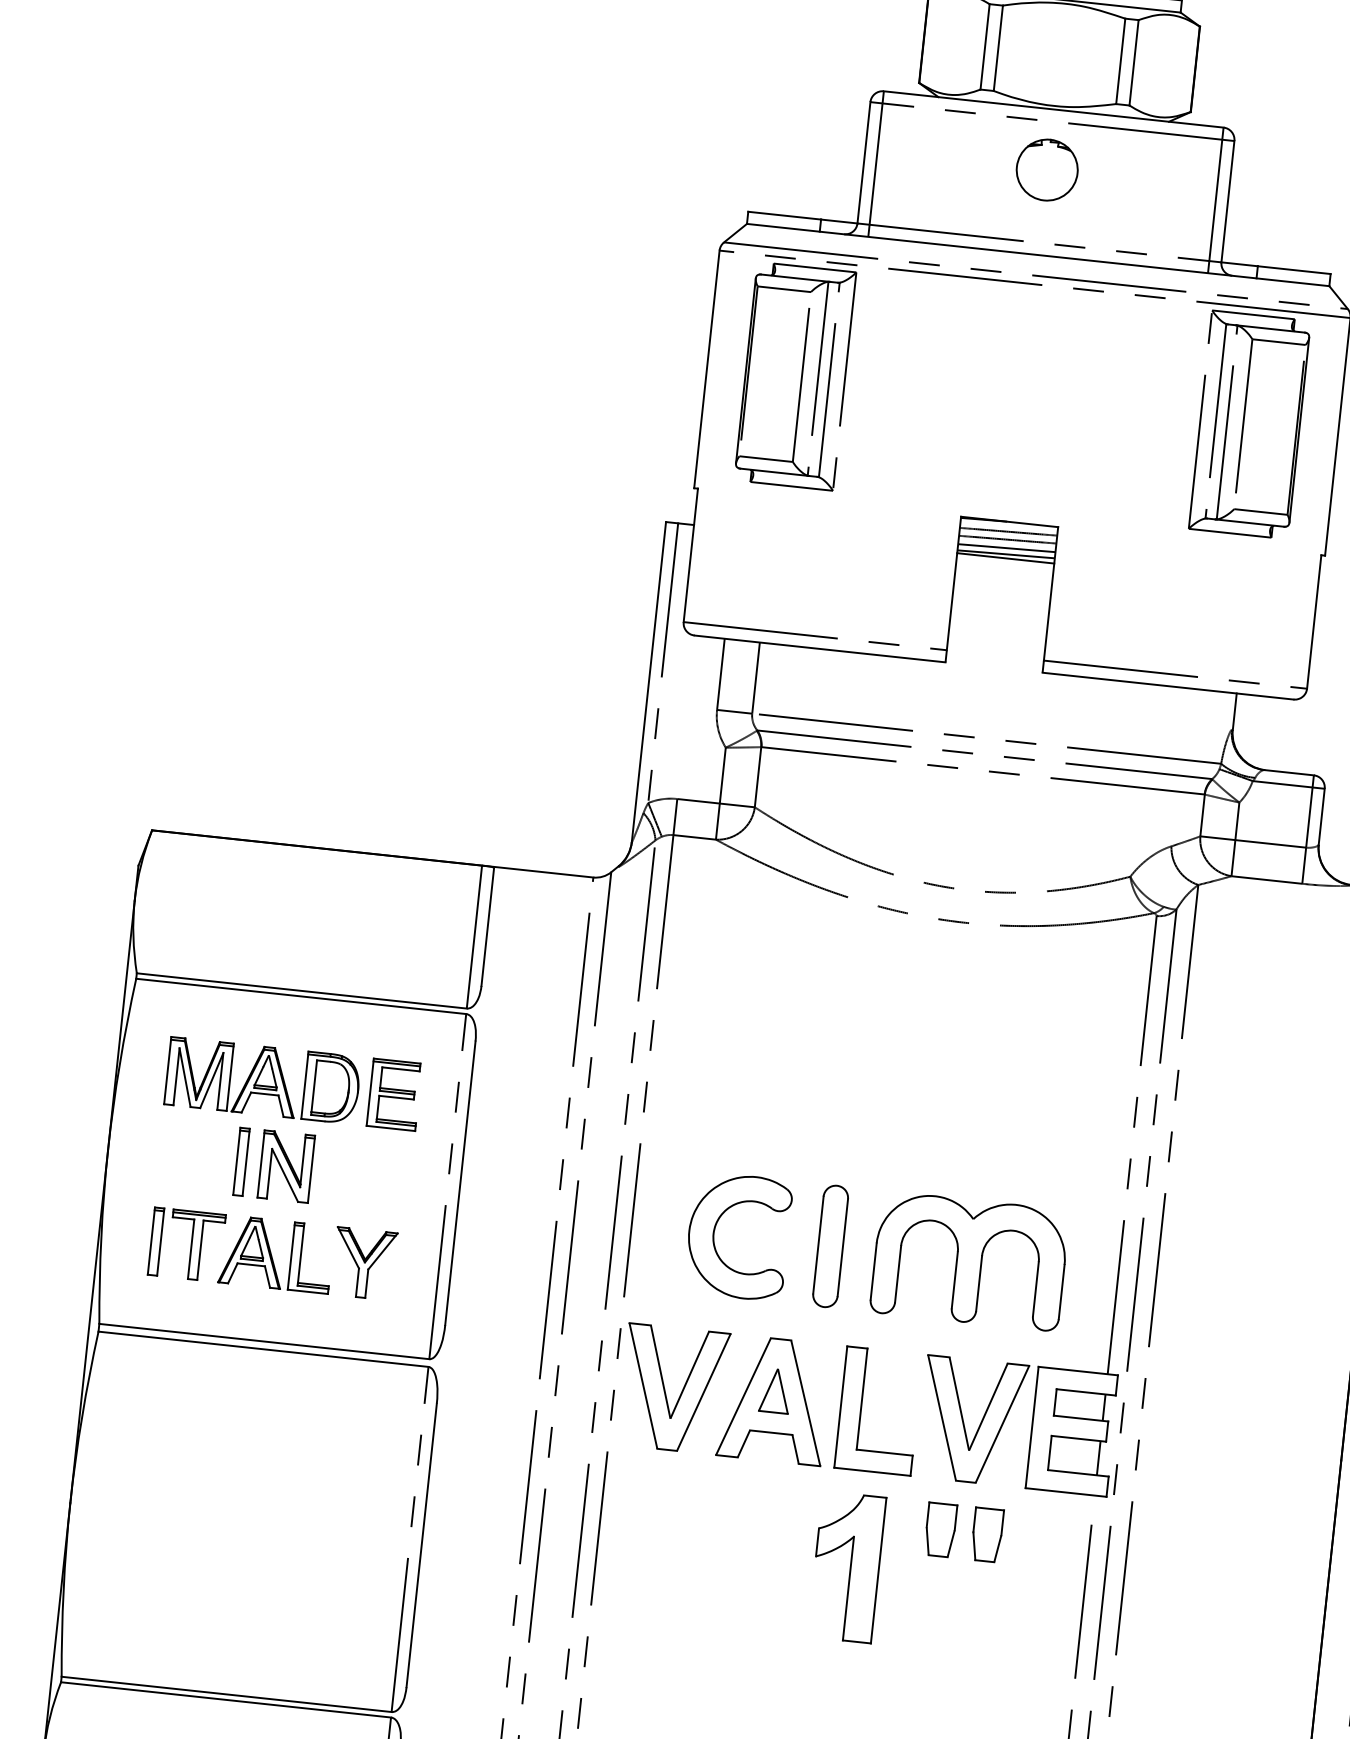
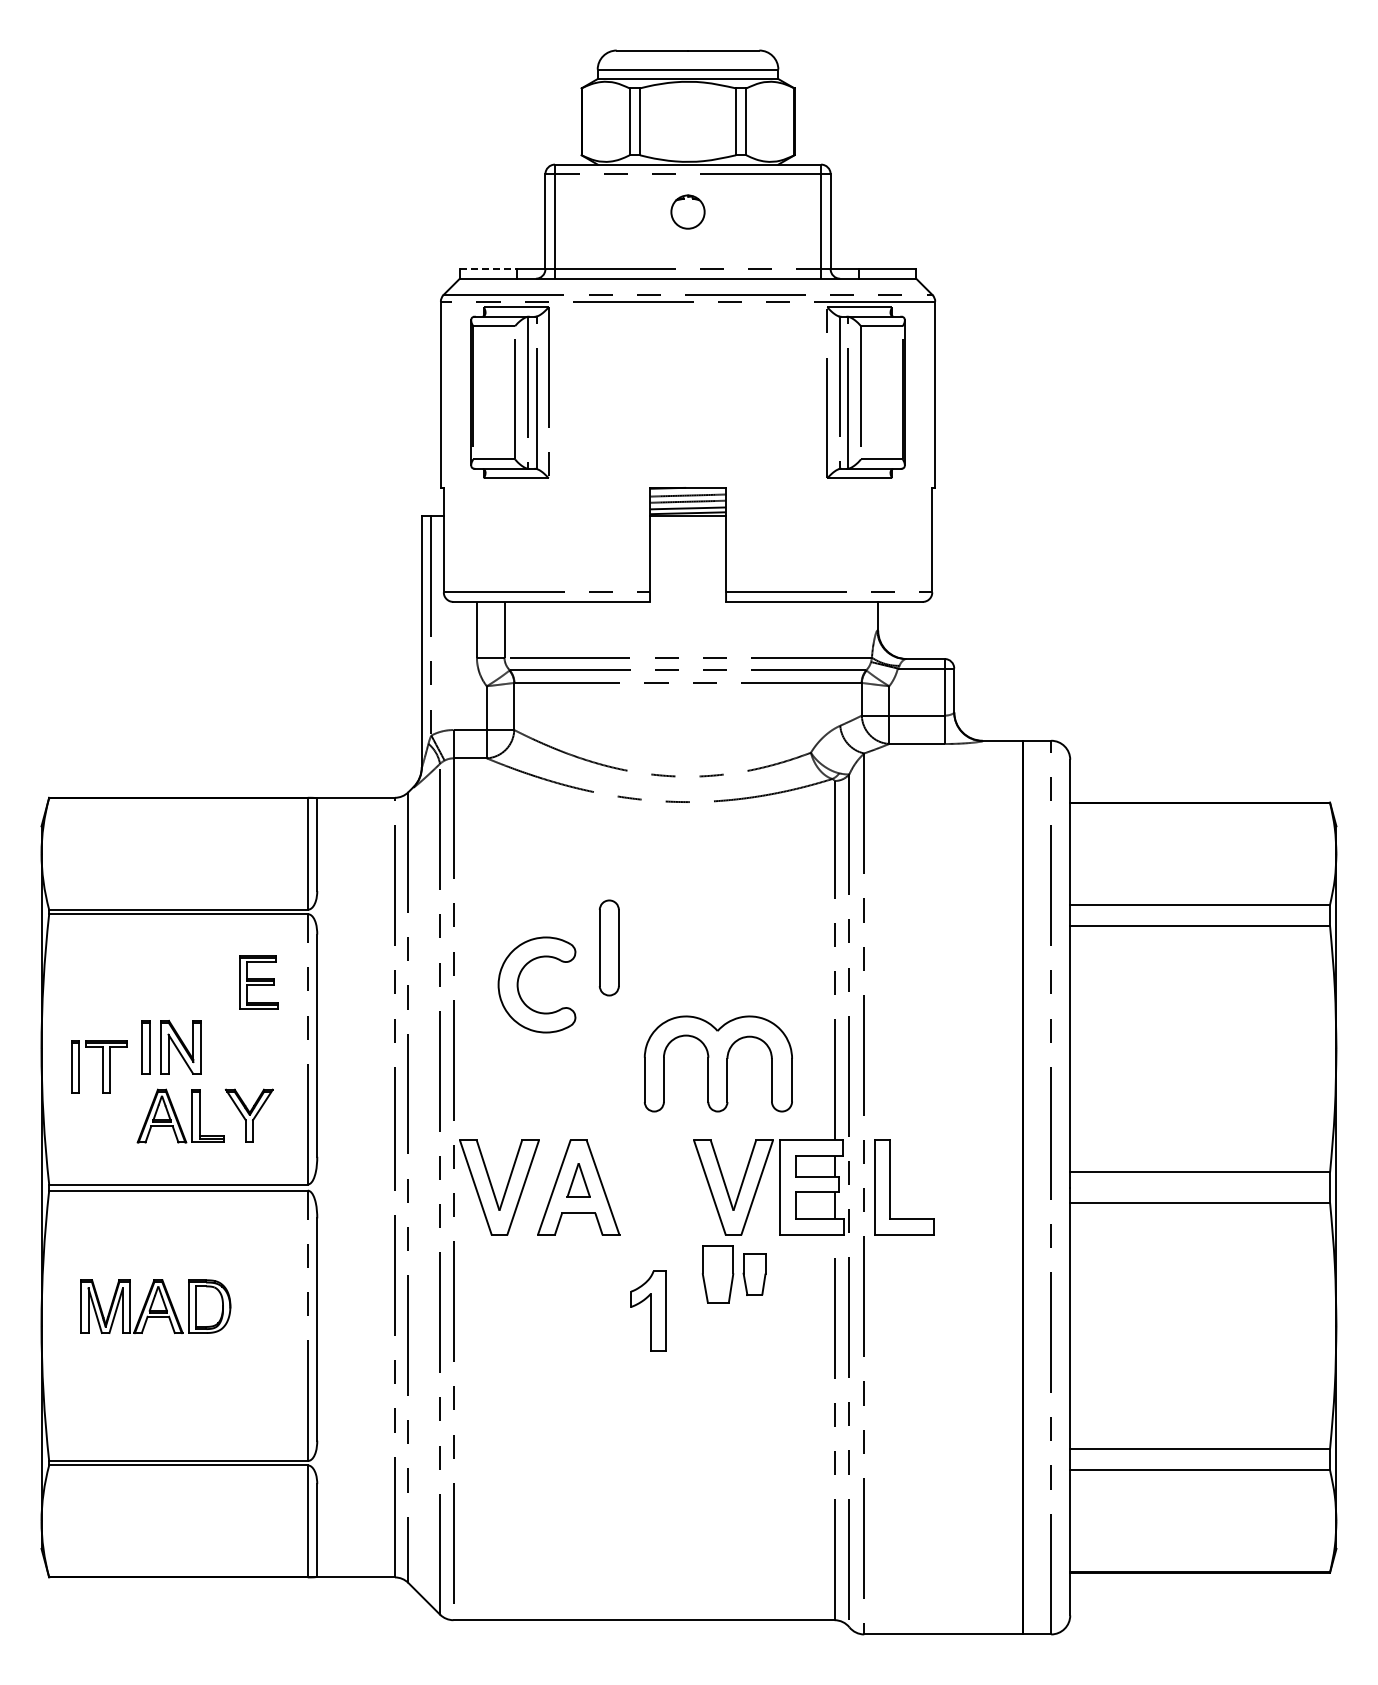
part: (1046, 169) -> (687, 211), size x0.7
line: (784, 216) -> (488, 269), solid -> dashed
part: (262, 1080) -> (155, 1306), moved
part: (716, 1227) -> (519, 979), moved
part: (187, 1244) -> (99, 1066), moved
part: (829, 1245) -> (608, 947), moved
part: (861, 1409) -> (890, 1187), moved
part: (939, 1529) -> (717, 1274), size x1.4
part: (846, 1566) -> (648, 1310), size x0.7

